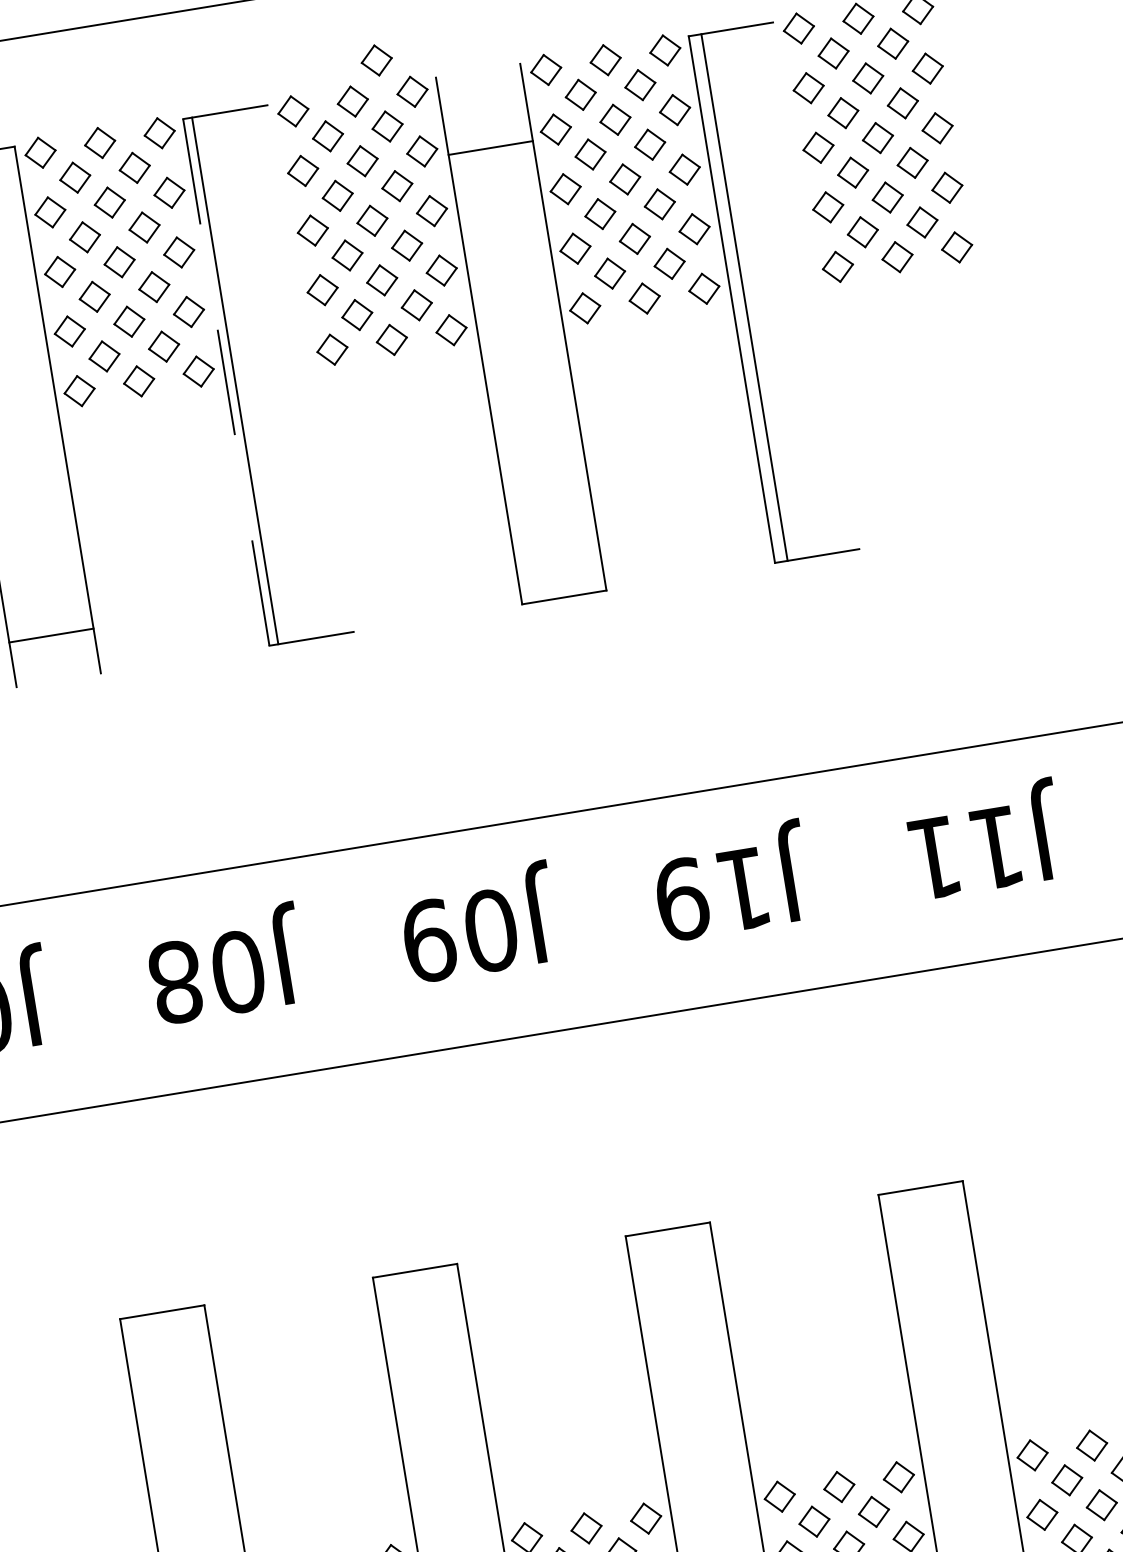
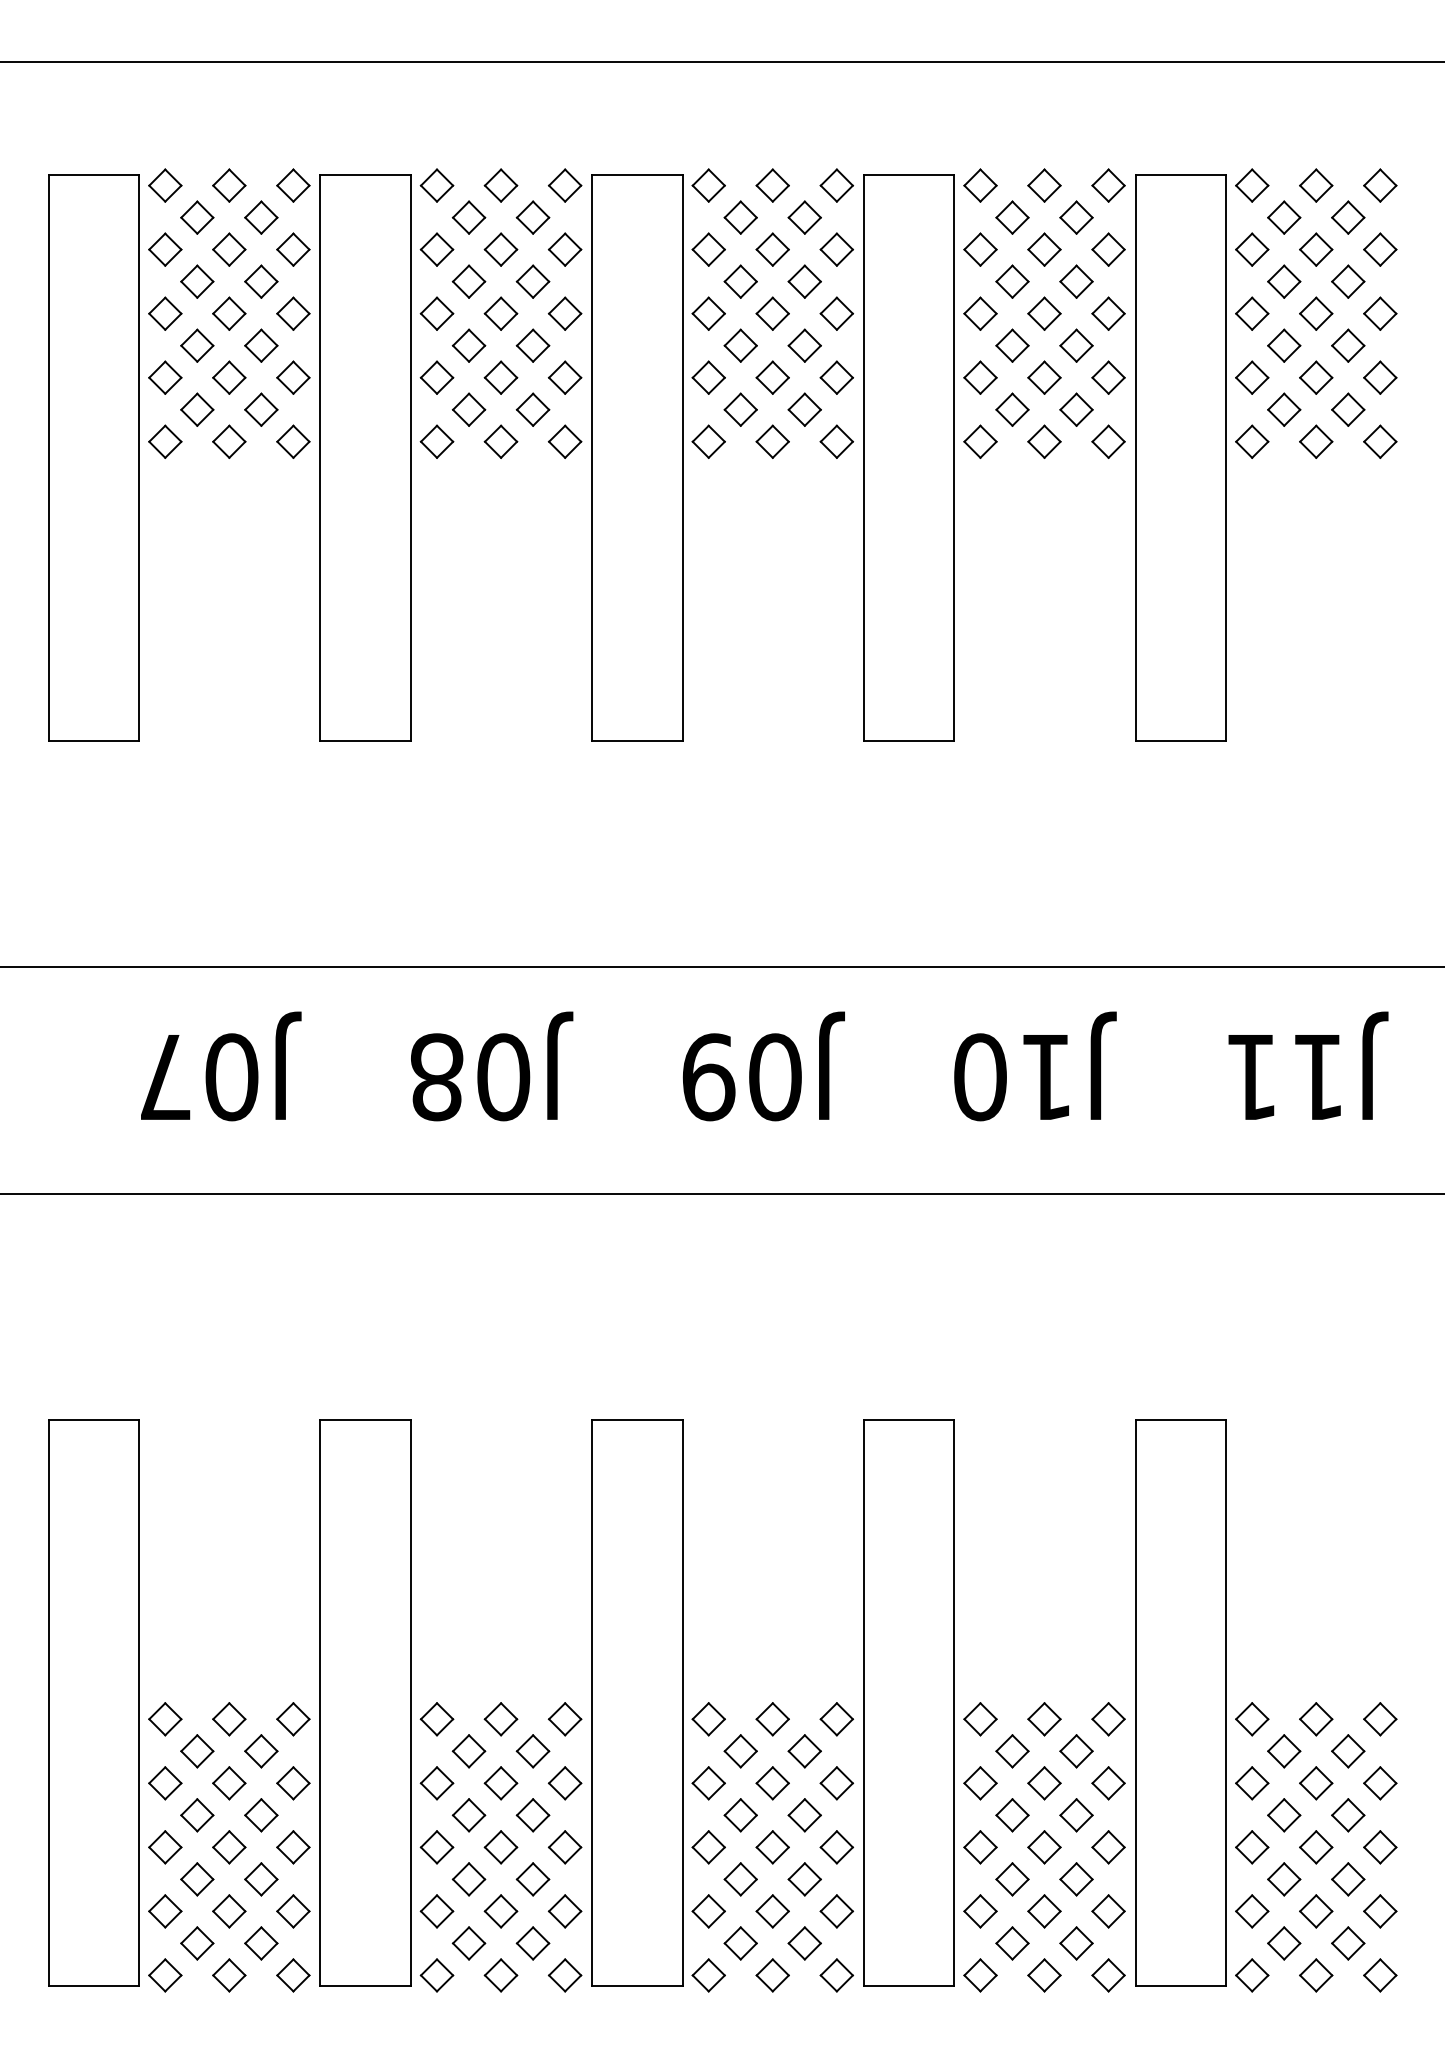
part: (376, 60) -> (804, 146), removed
line: (490, 147) -> (908, 174), moved
line: (744, 297) -> (1226, 457), moved
line: (234, 380) -> (682, 457), moved
line: (226, 382) -> (592, 458), dashed -> solid
line: (51, 635) -> (365, 740), moved
text: (682, 899) -> (980, 1077), J19 -> J10

